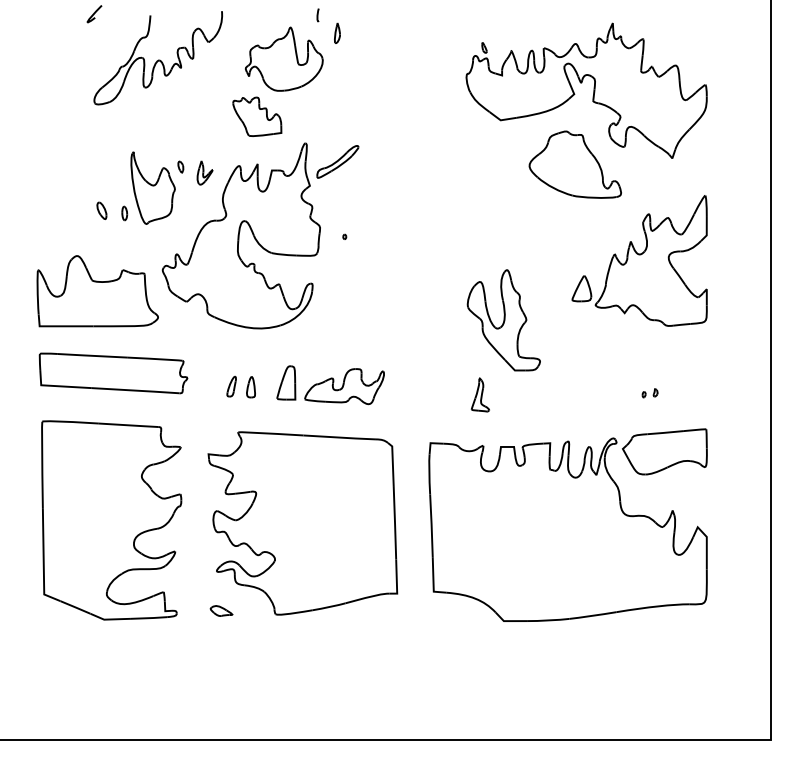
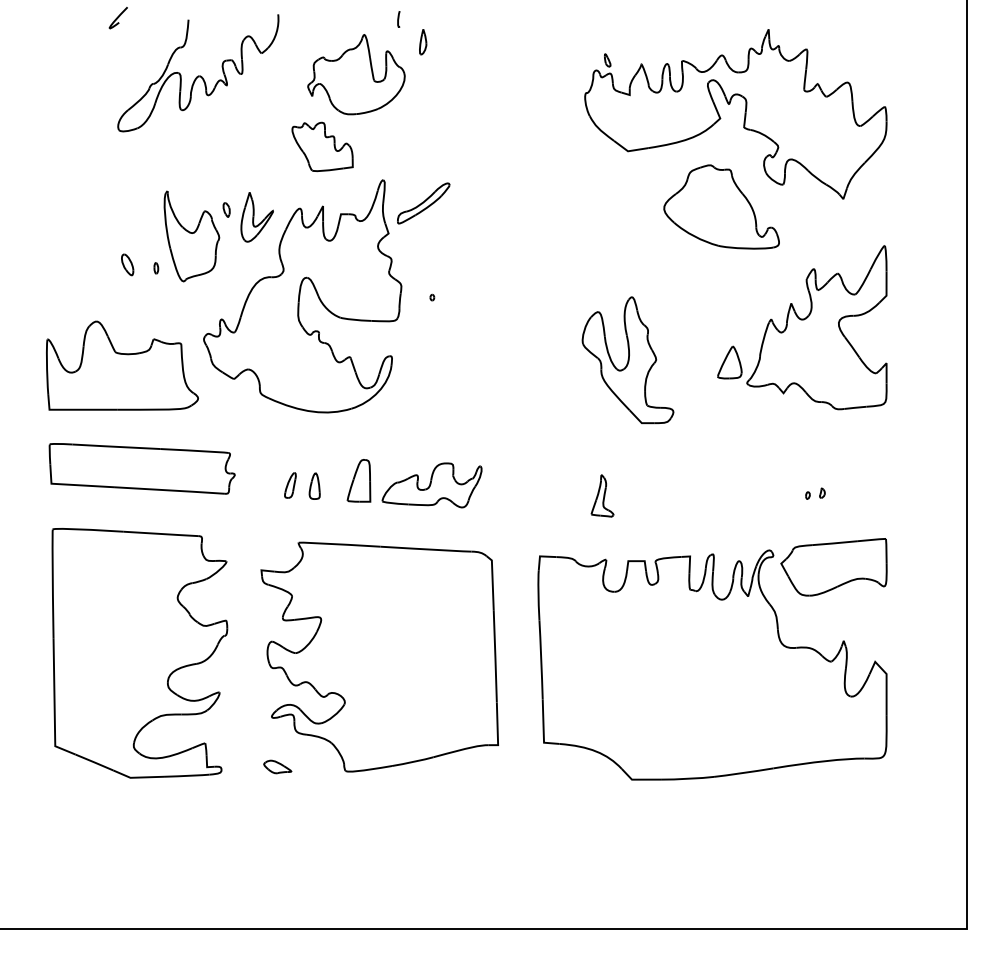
part: (204, 173) -> (256, 217), size x1.67
part: (124, 213) -> (156, 268), size x0.62
part: (503, 320) -> (627, 360), moved

